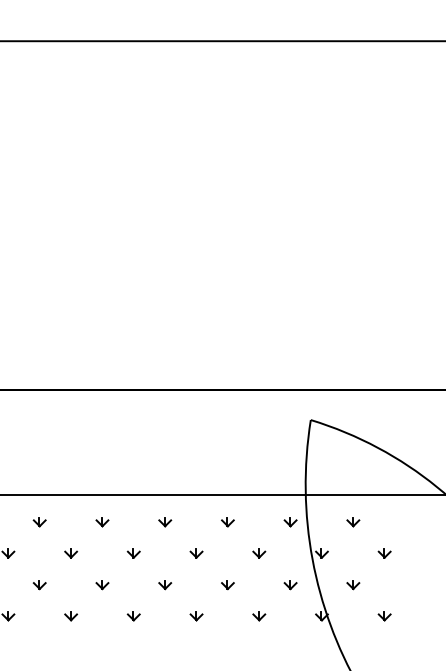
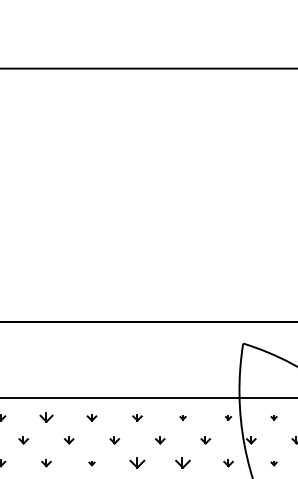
part: (39, 522) -> (46, 417), size x1.4
part: (227, 522) -> (182, 417), size x0.6
part: (290, 522) -> (228, 417), size x0.6
part: (353, 522) -> (274, 417), size x0.6
part: (102, 585) -> (92, 463), size x0.6
part: (165, 585) -> (137, 463), size x1.6
part: (227, 585) -> (182, 463), size x1.6
part: (353, 585) -> (274, 463), size x0.6

